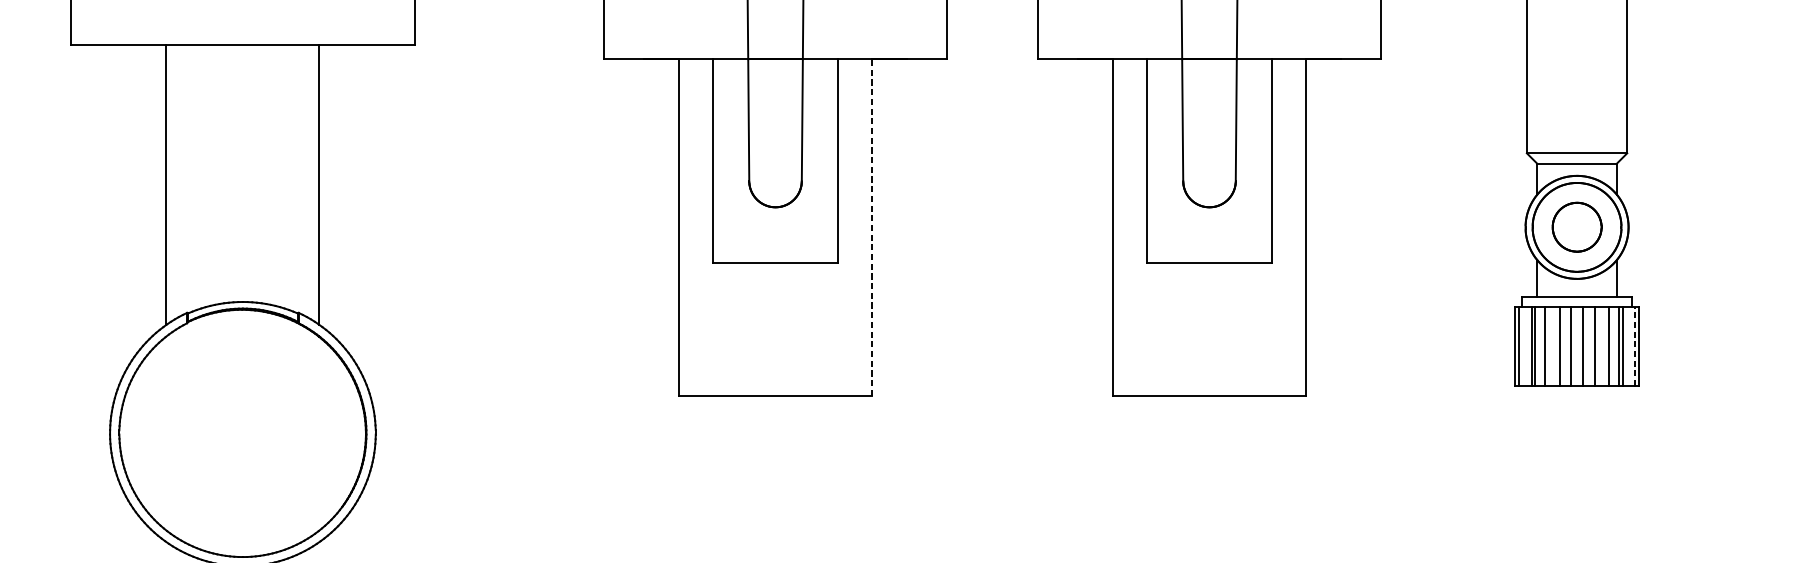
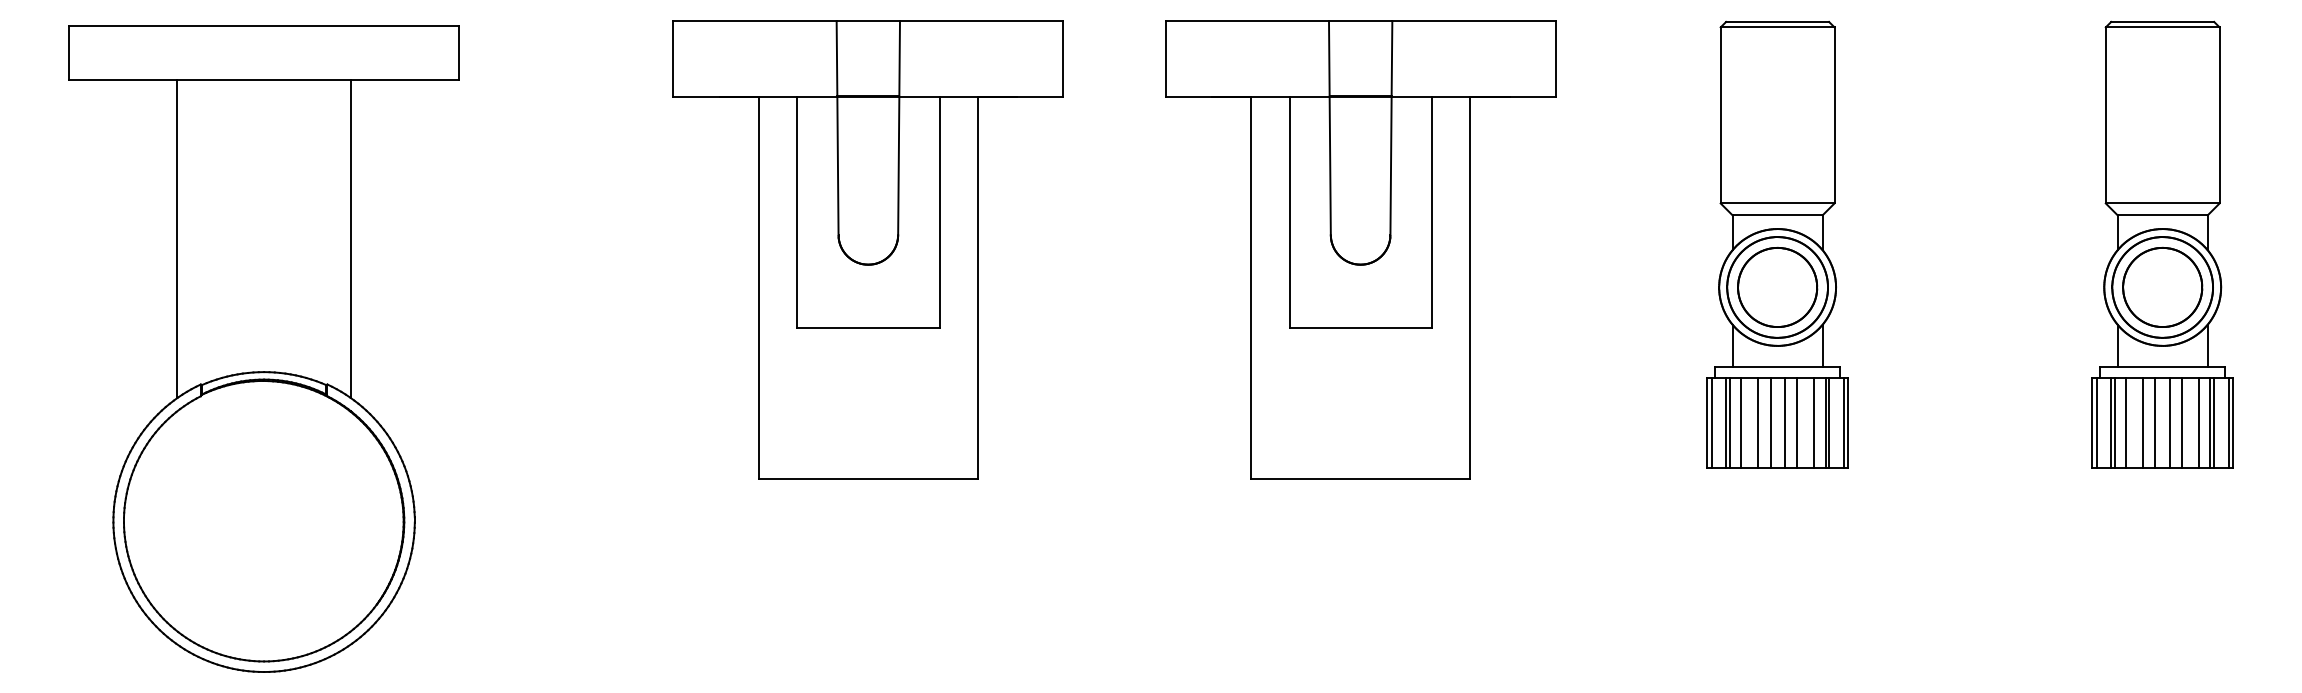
part: (1576, 226) -> (1777, 286), size x1.43
line: (871, 227) -> (977, 287), dashed -> solid
line: (1635, 346) -> (1843, 422), dashed -> solid

